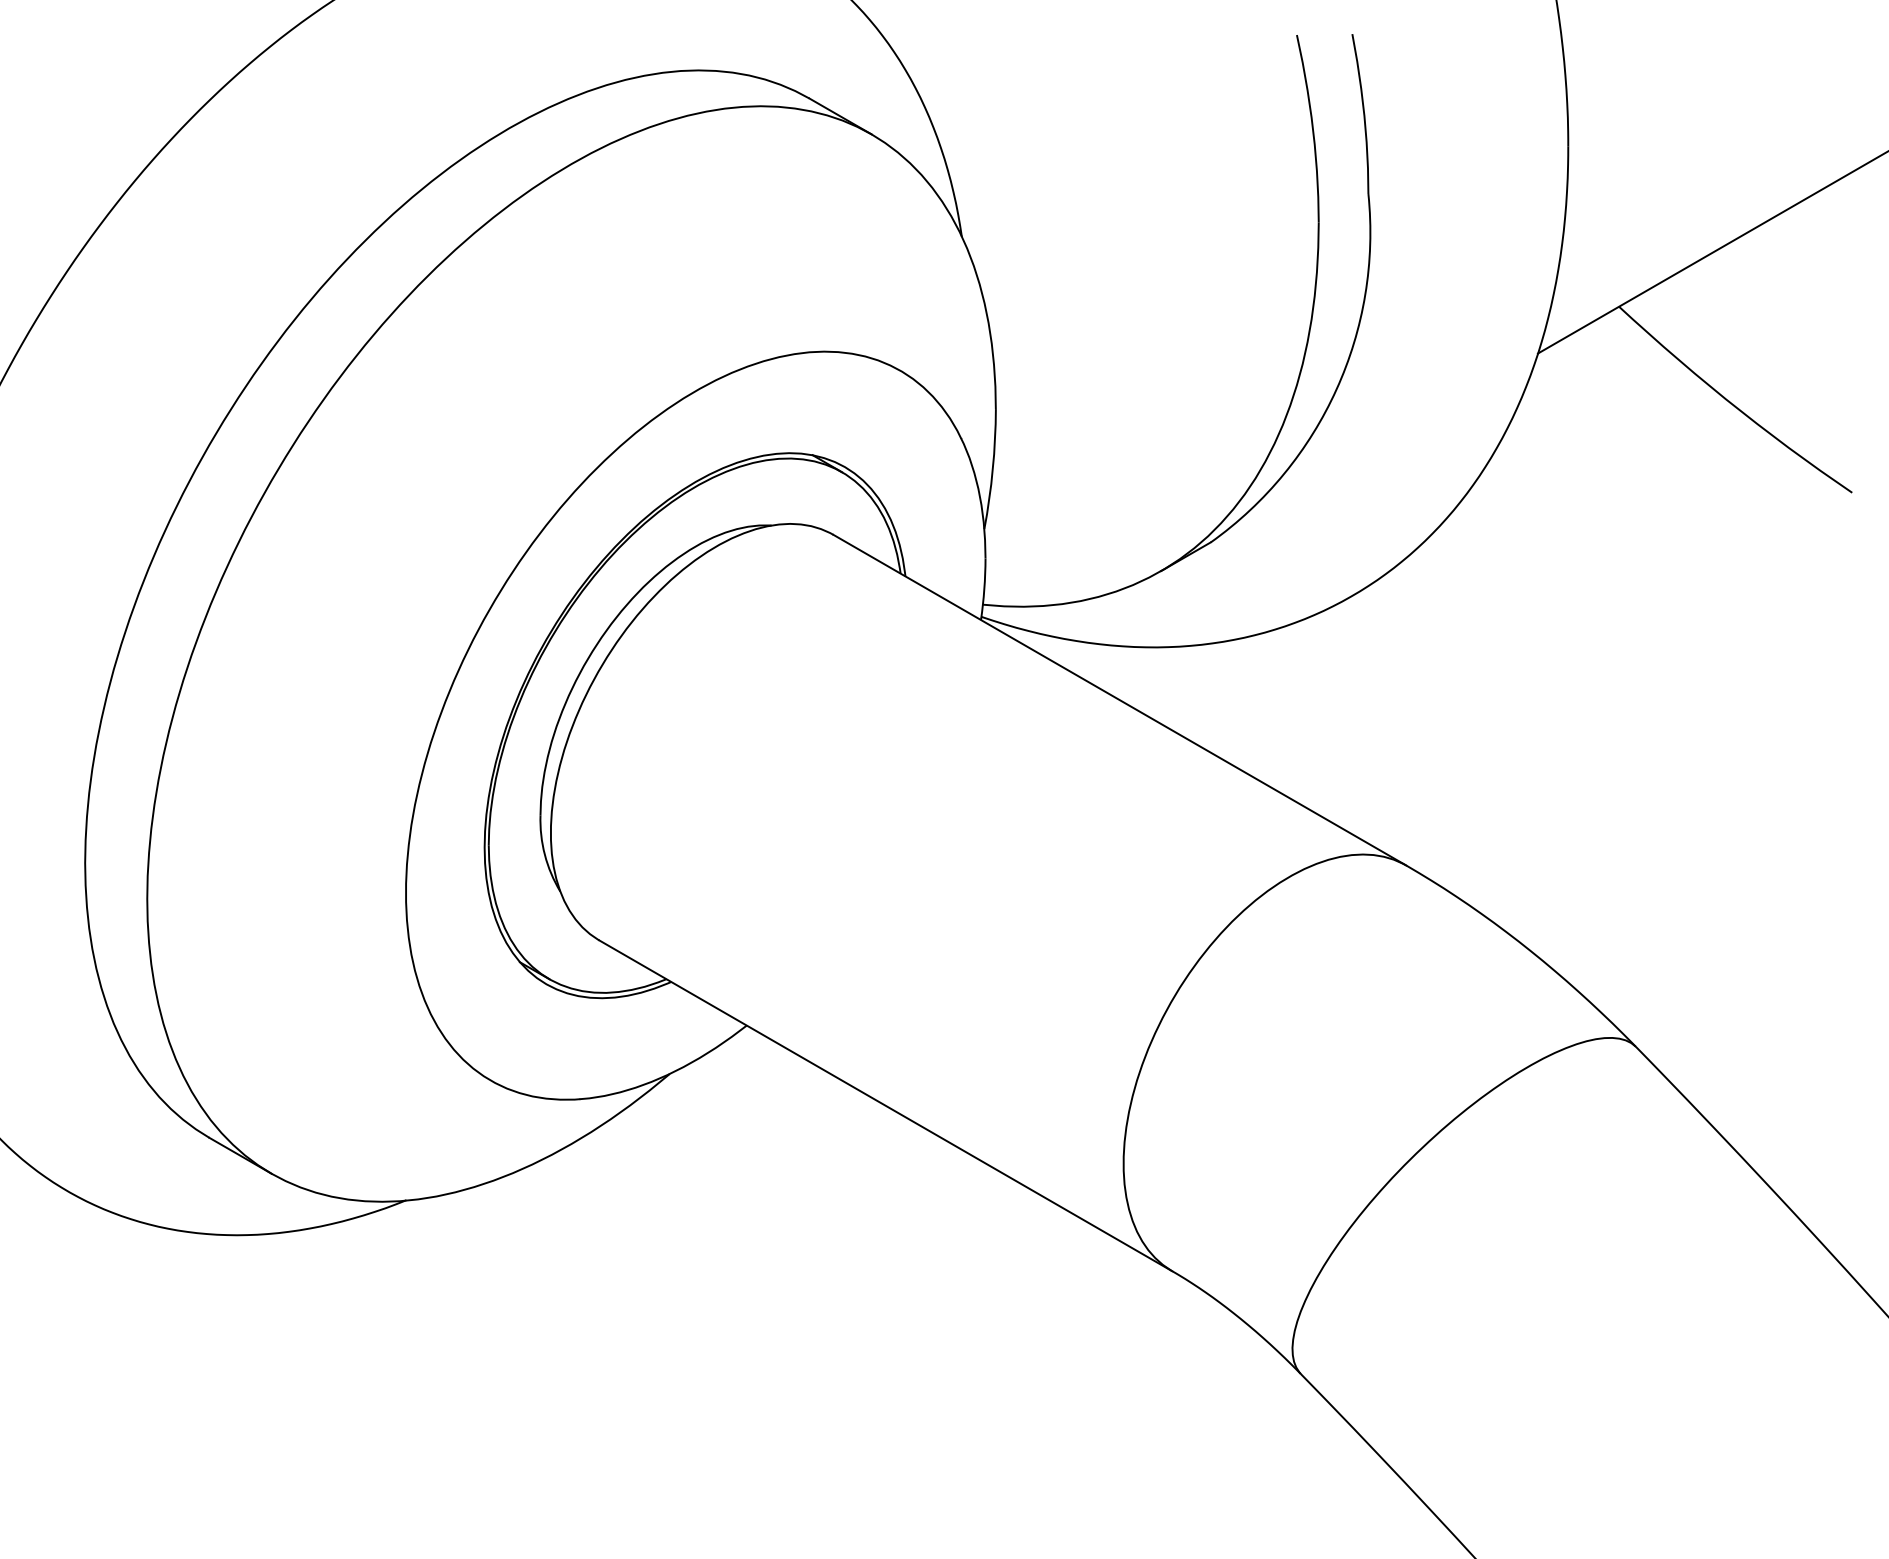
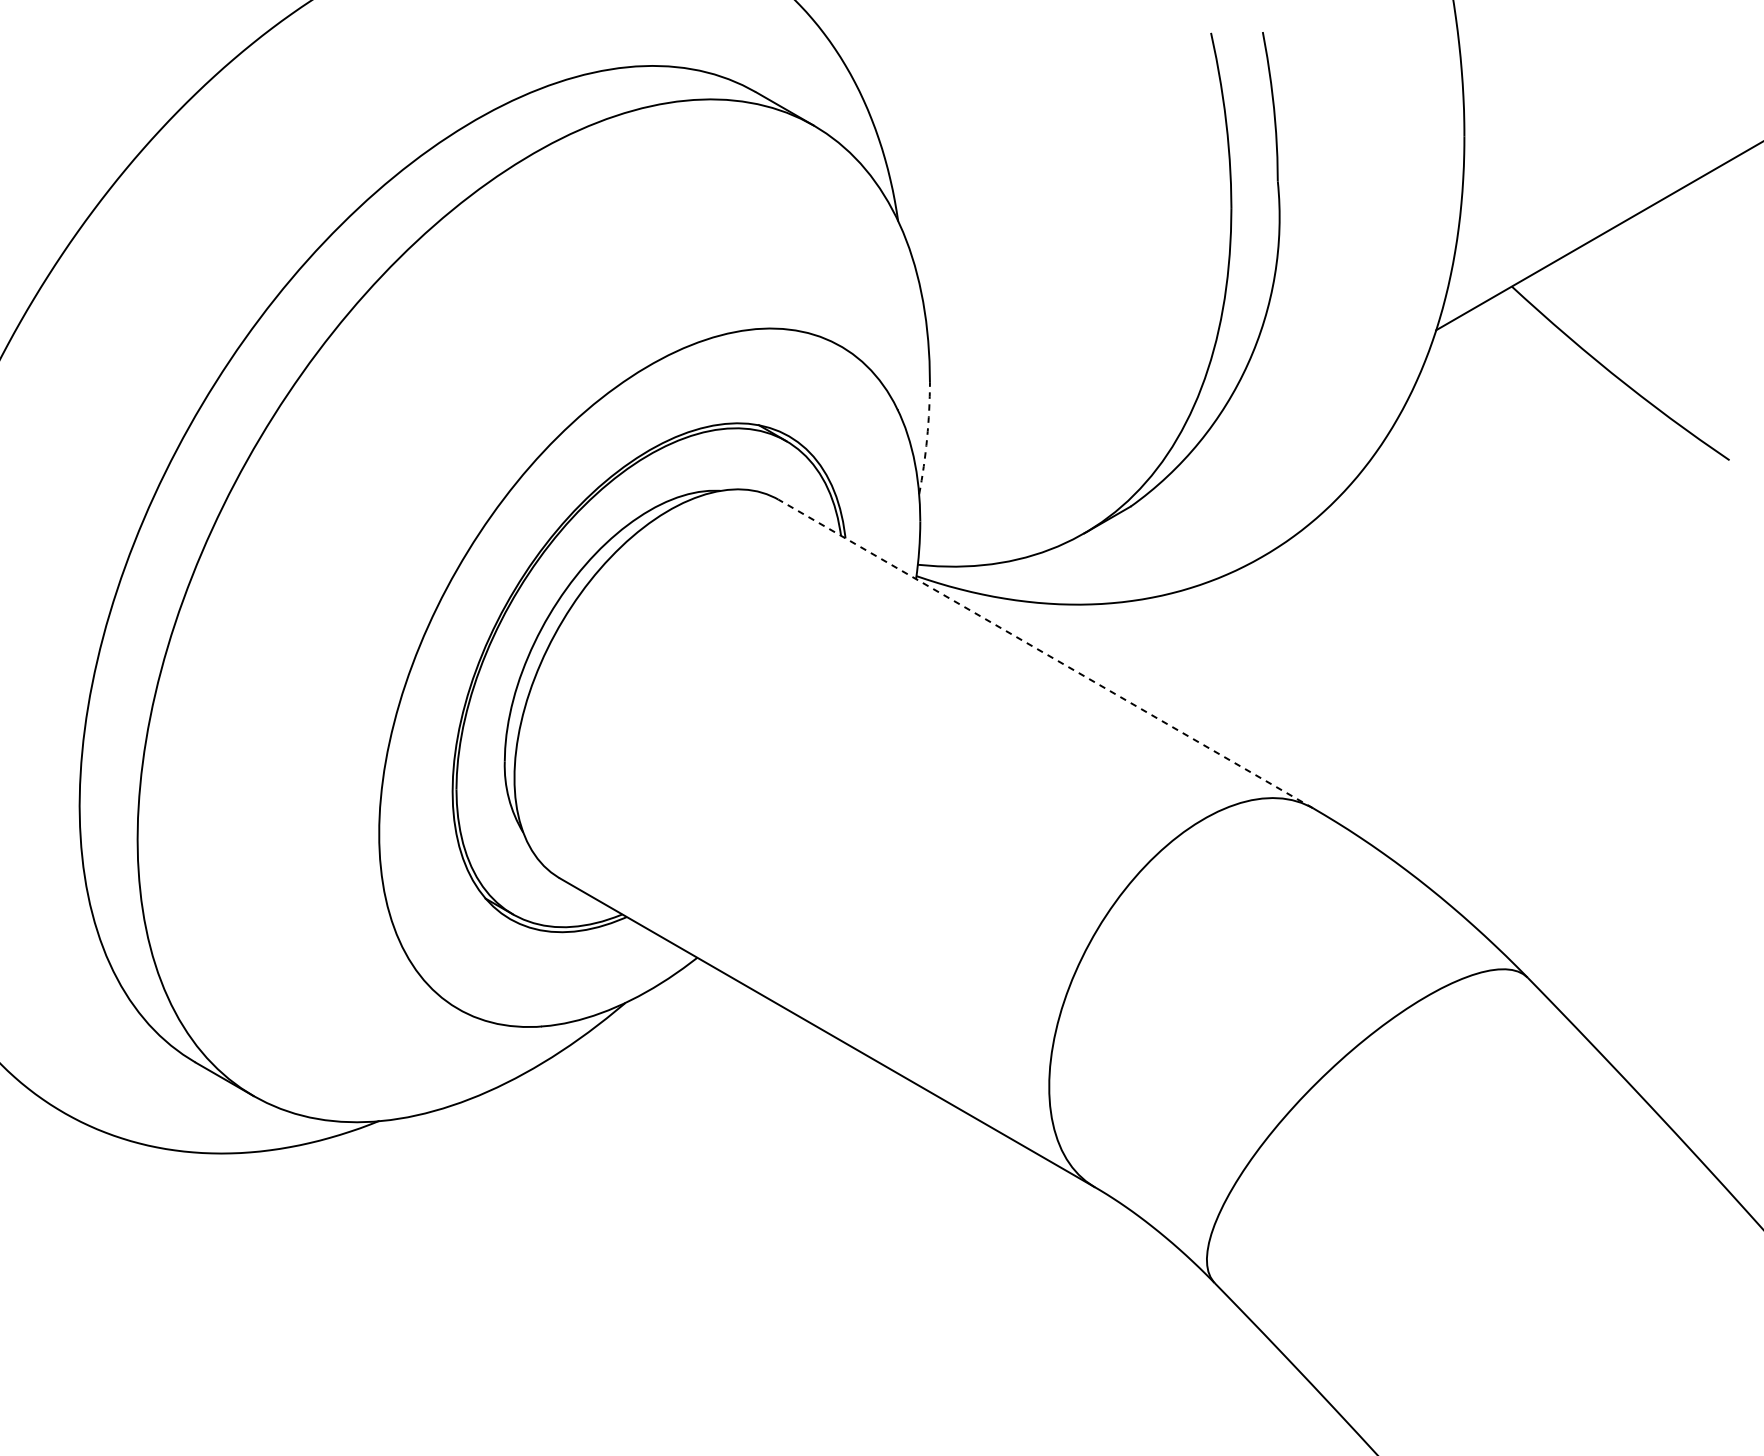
arc: (992, 469) -> (926, 438), solid -> dashed
line: (1119, 700) -> (1045, 654), solid -> dashed

